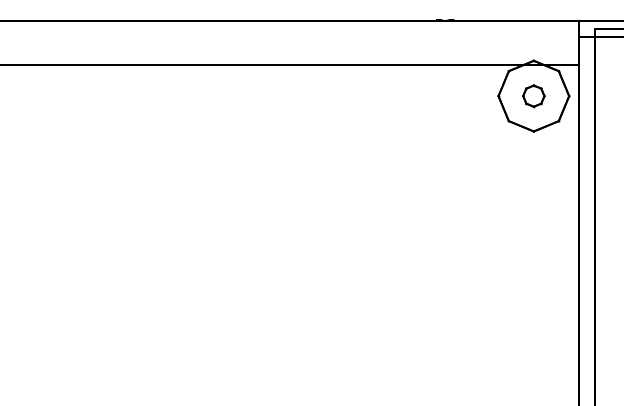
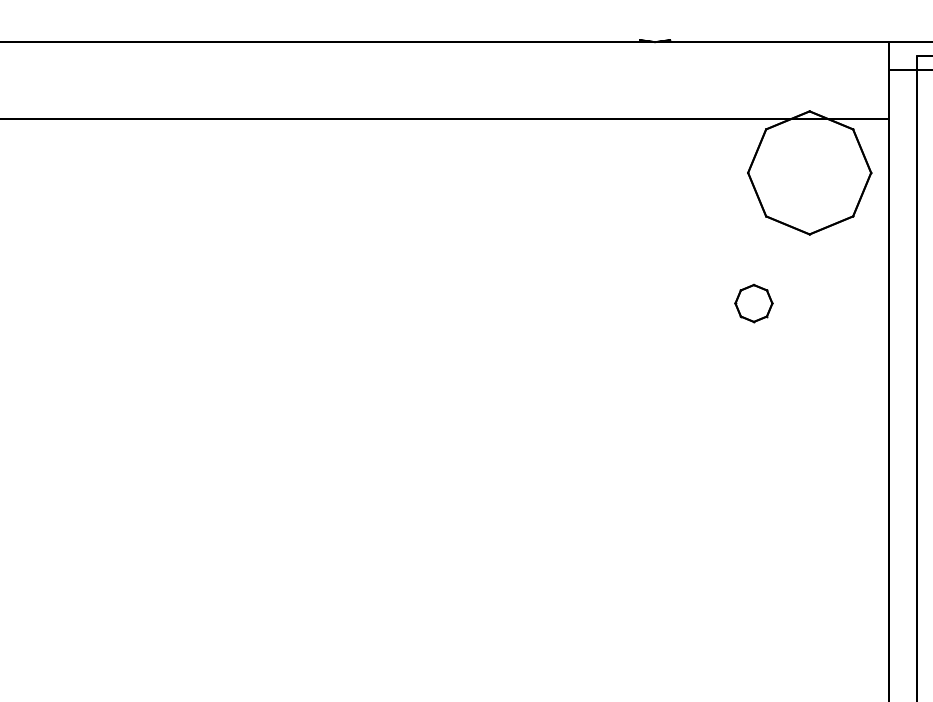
part: (533, 96) -> (753, 304), moved

